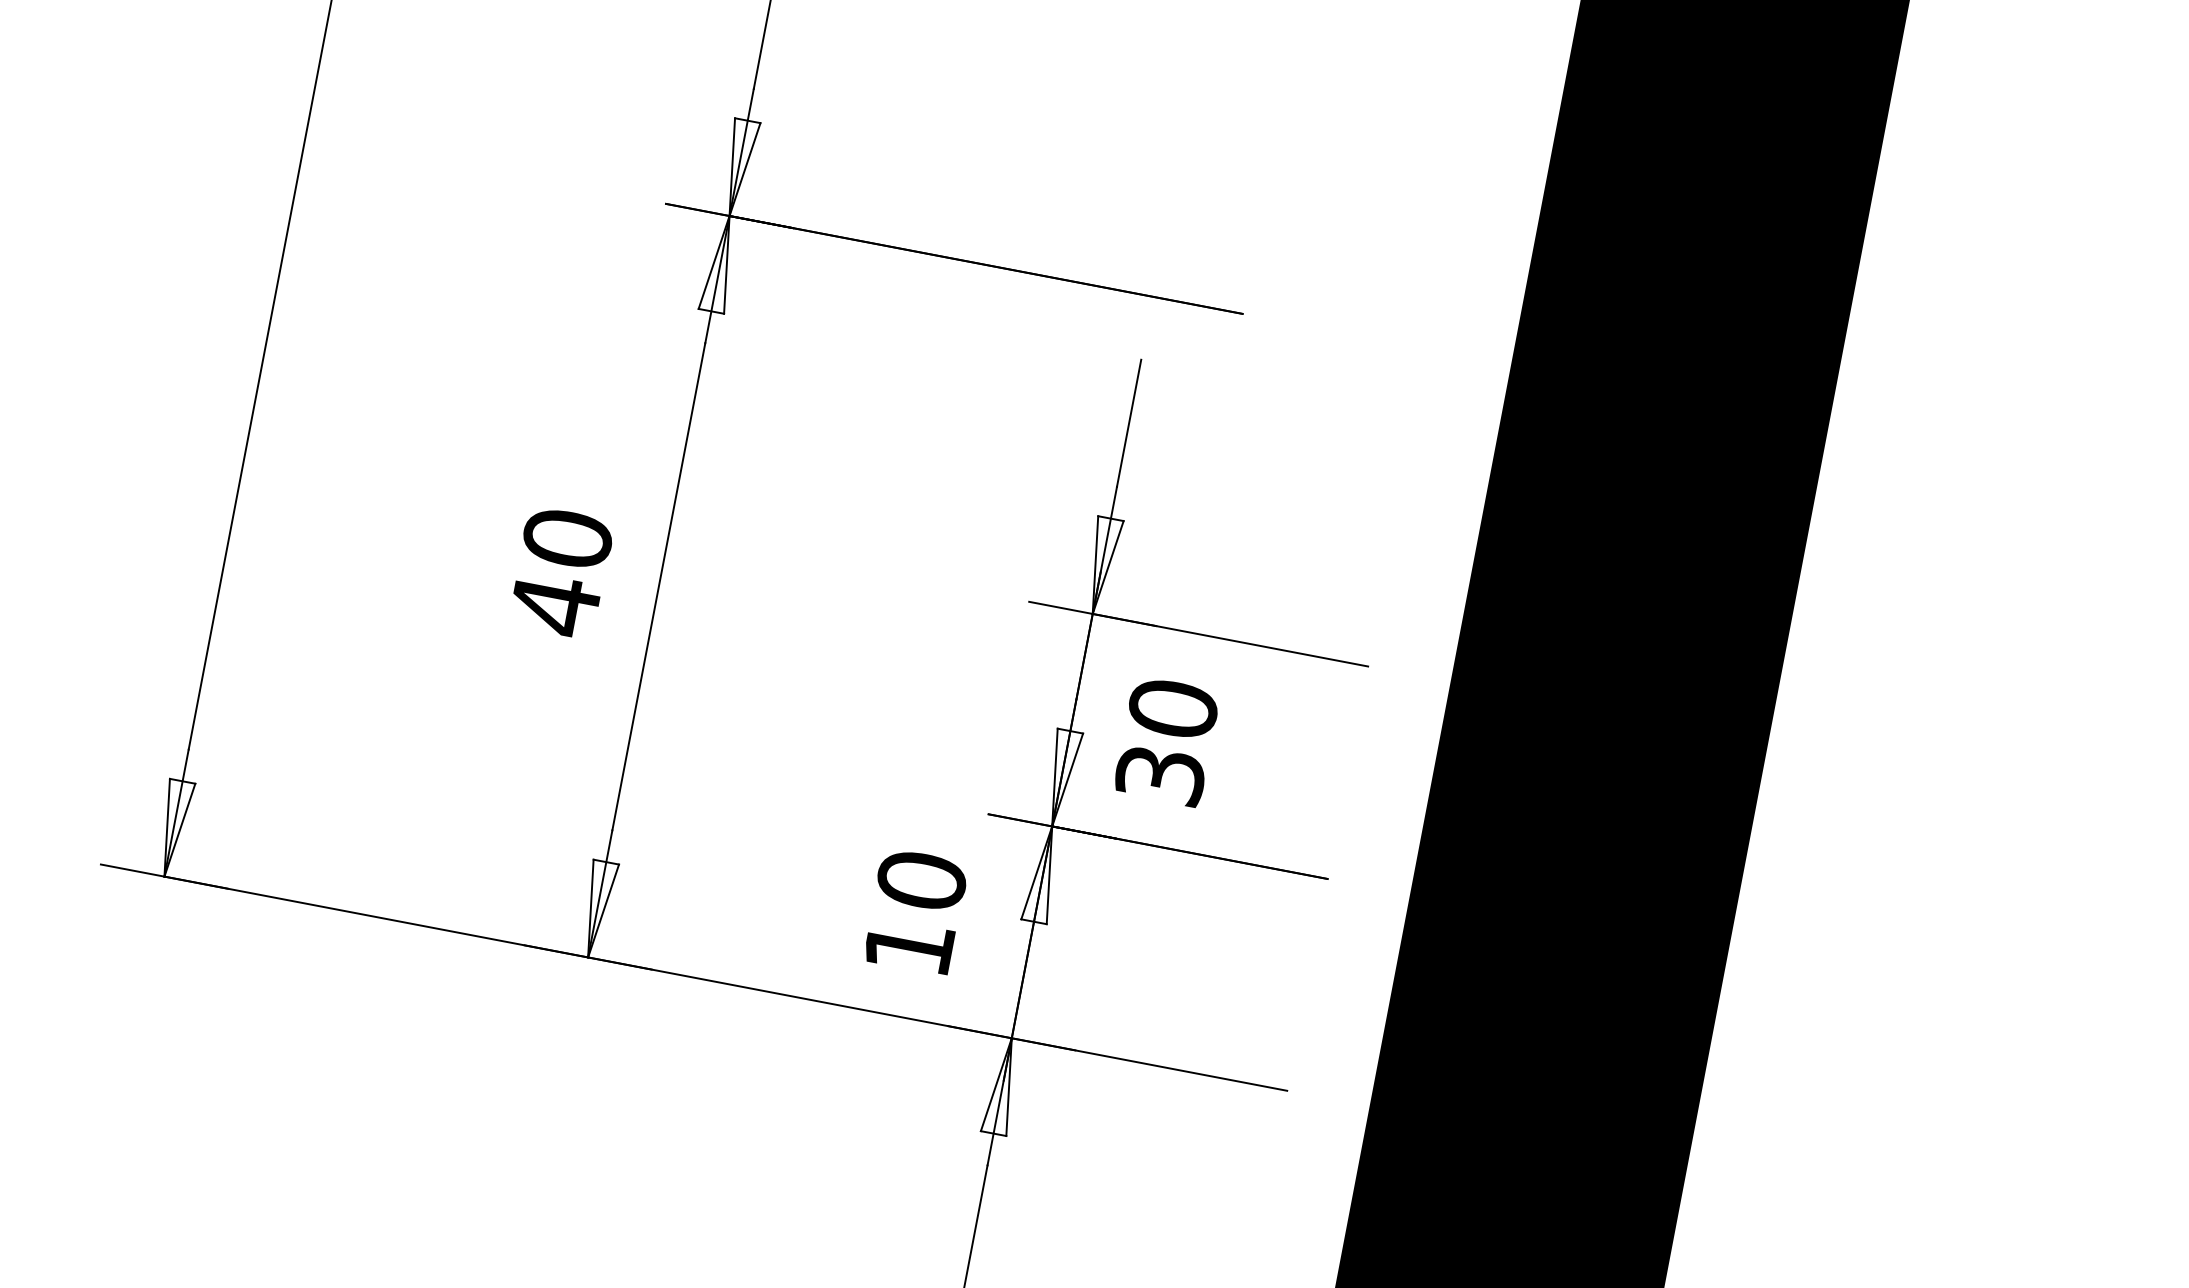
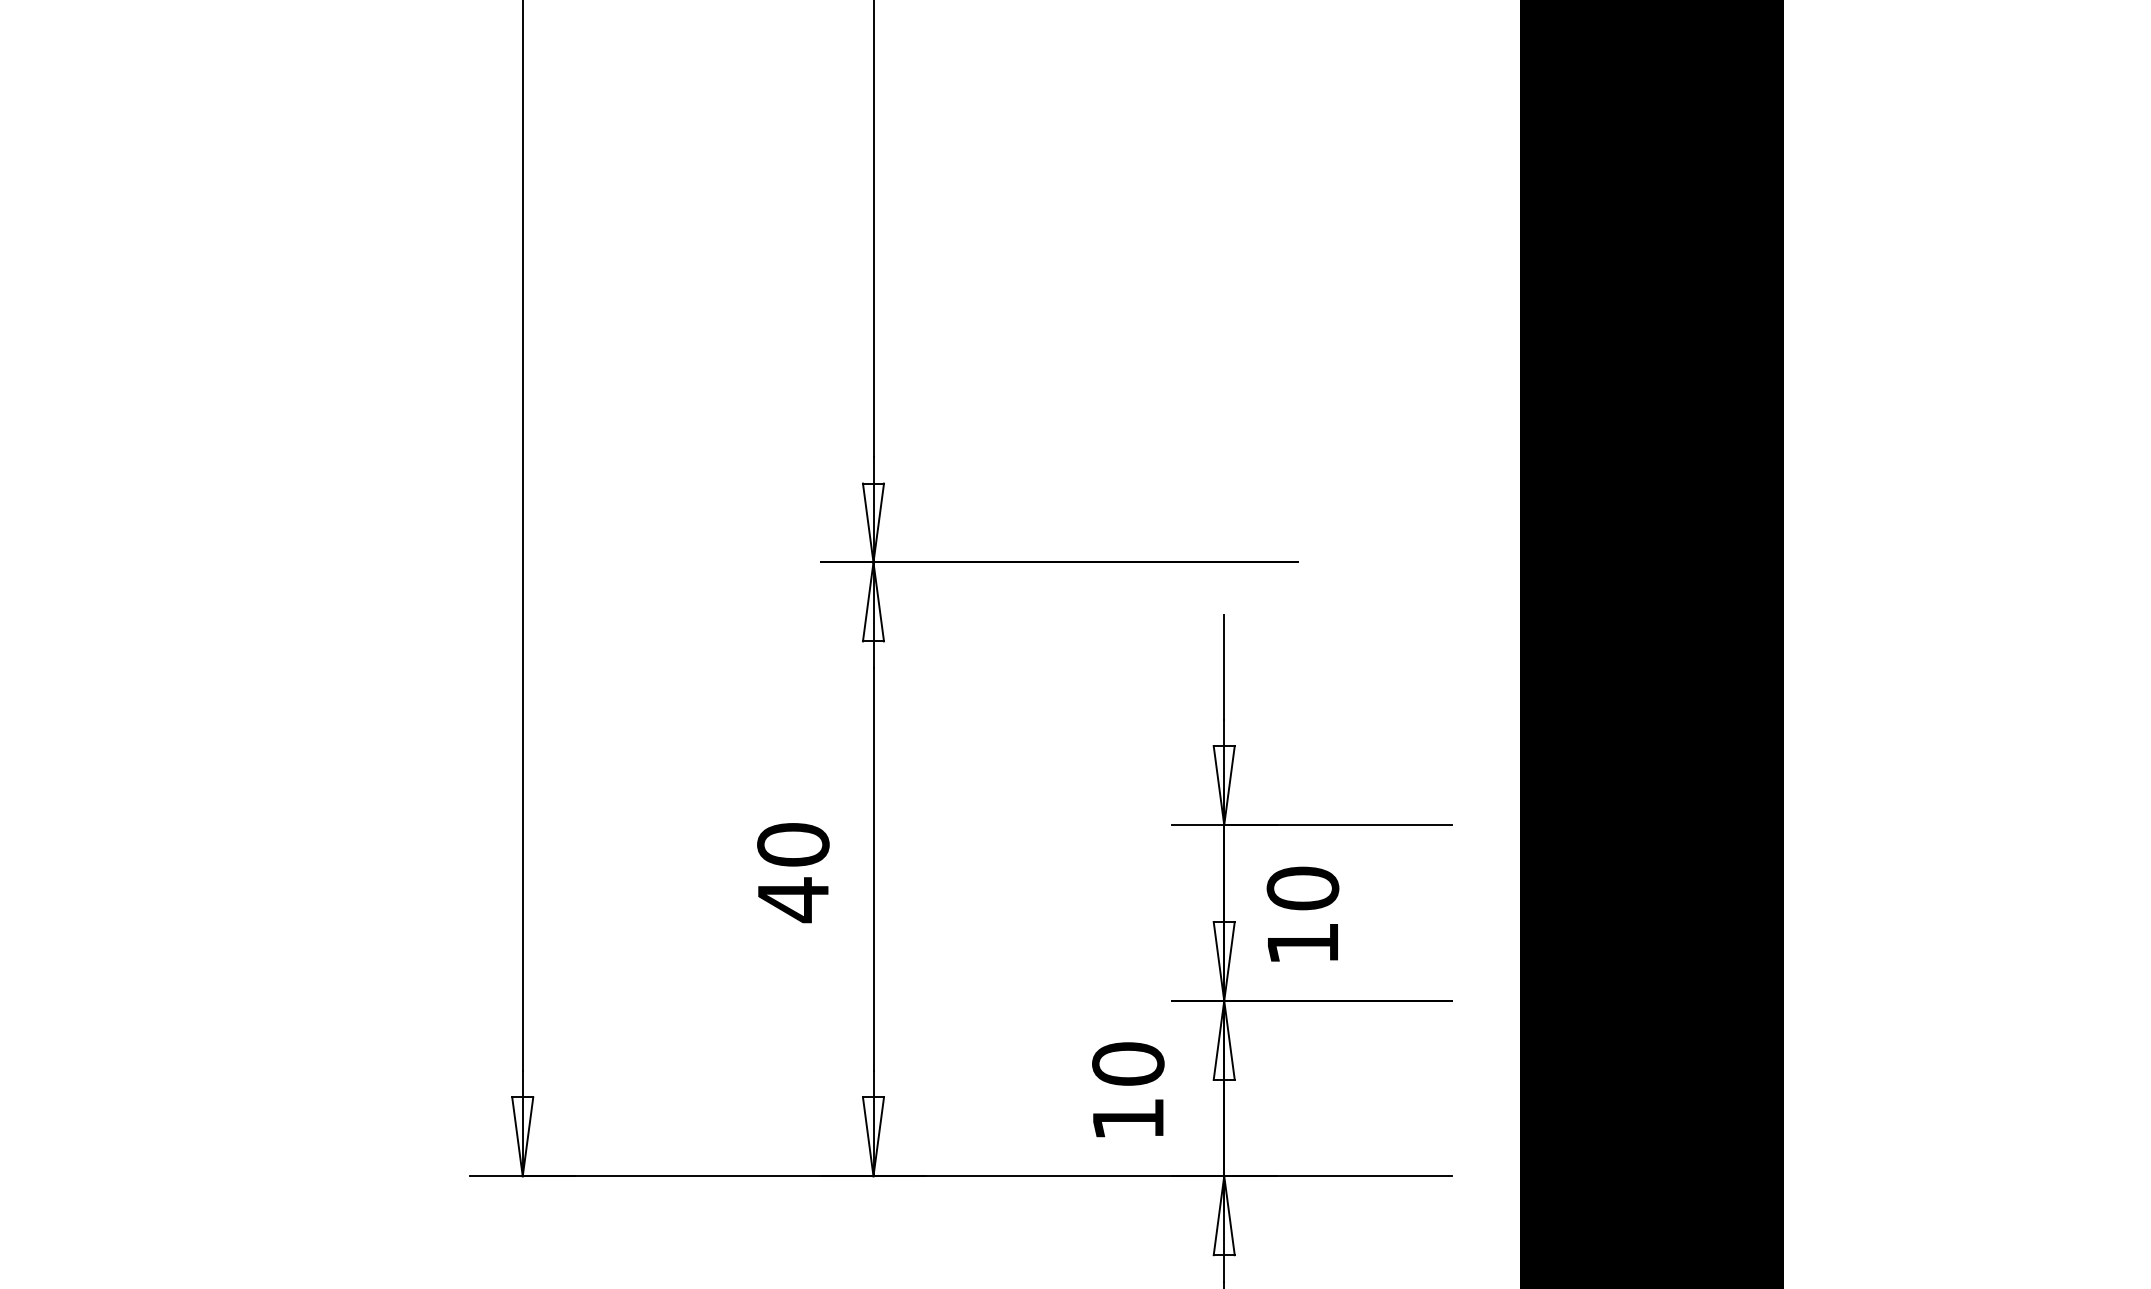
text: (1159, 775) -> (1302, 943), 30 -> 10

